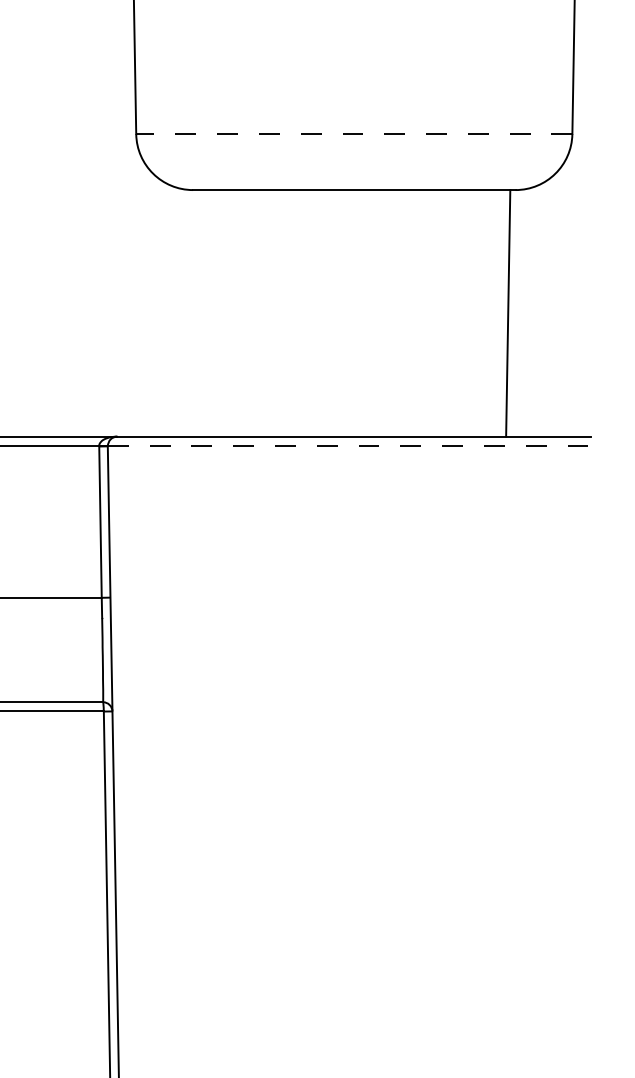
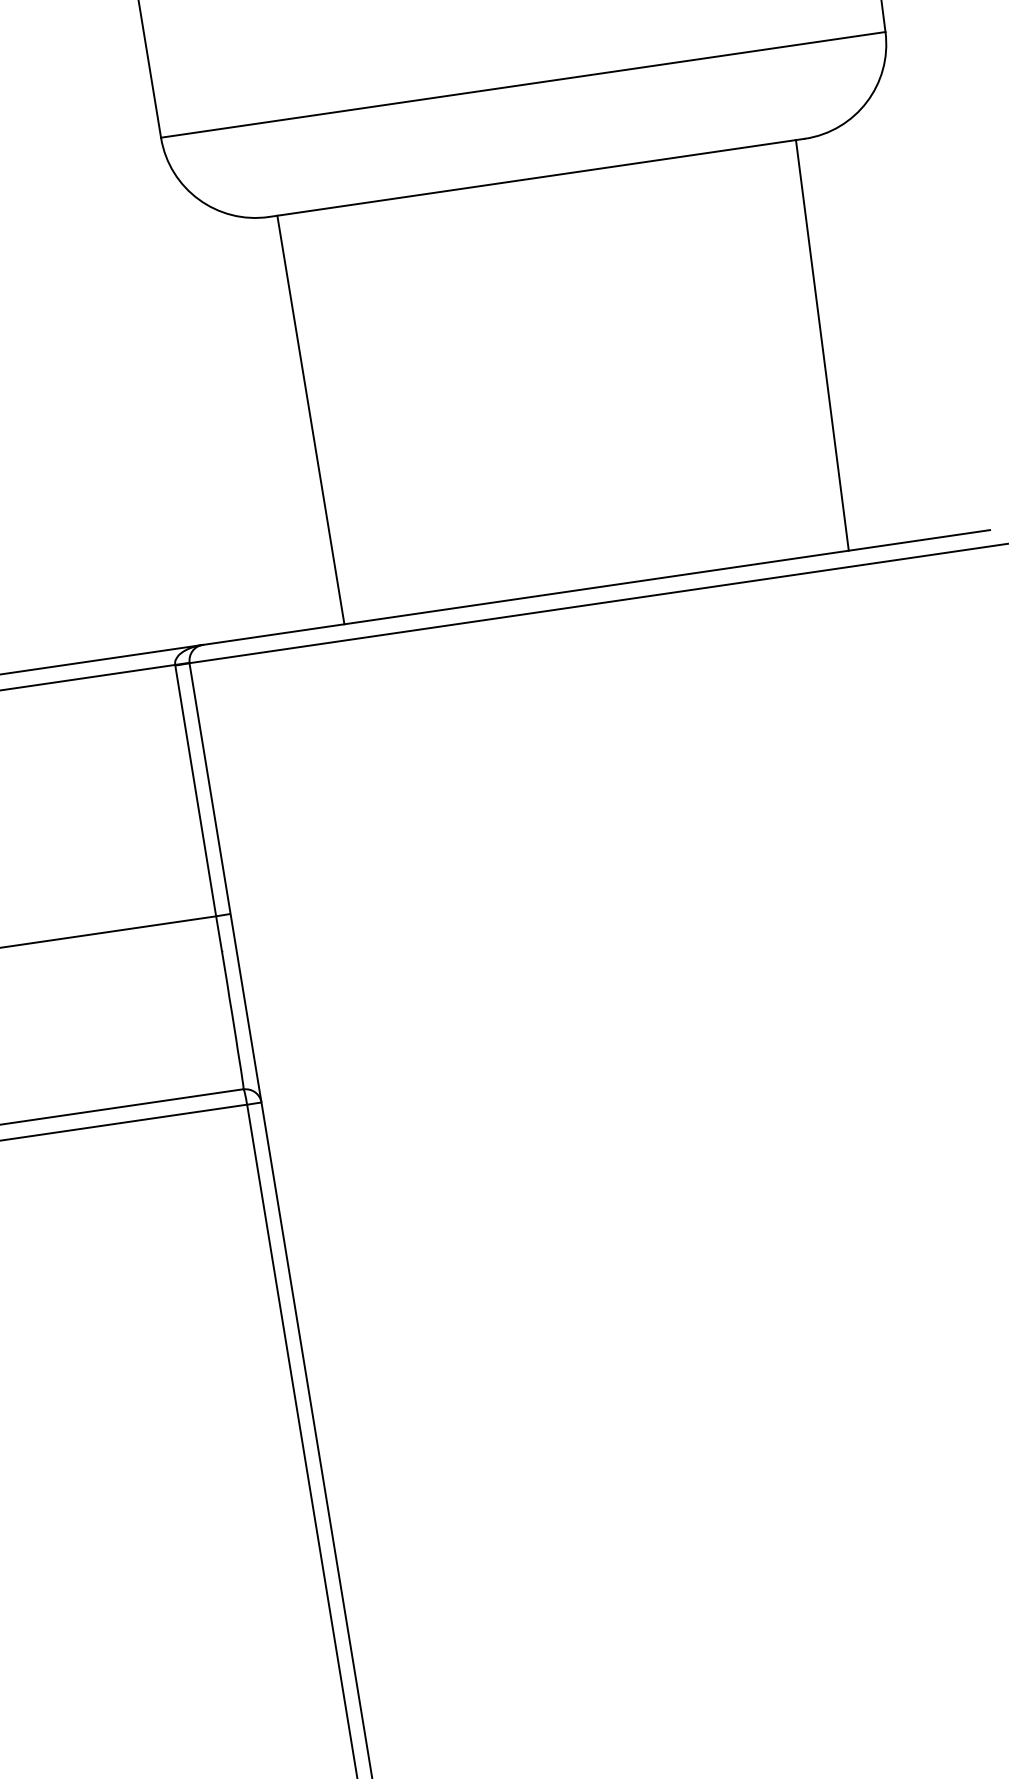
line: (353, 134) -> (522, 85), dashed -> solid
line: (200, 313) -> (311, 420), added
line: (354, 446) -> (599, 603), dashed -> solid

